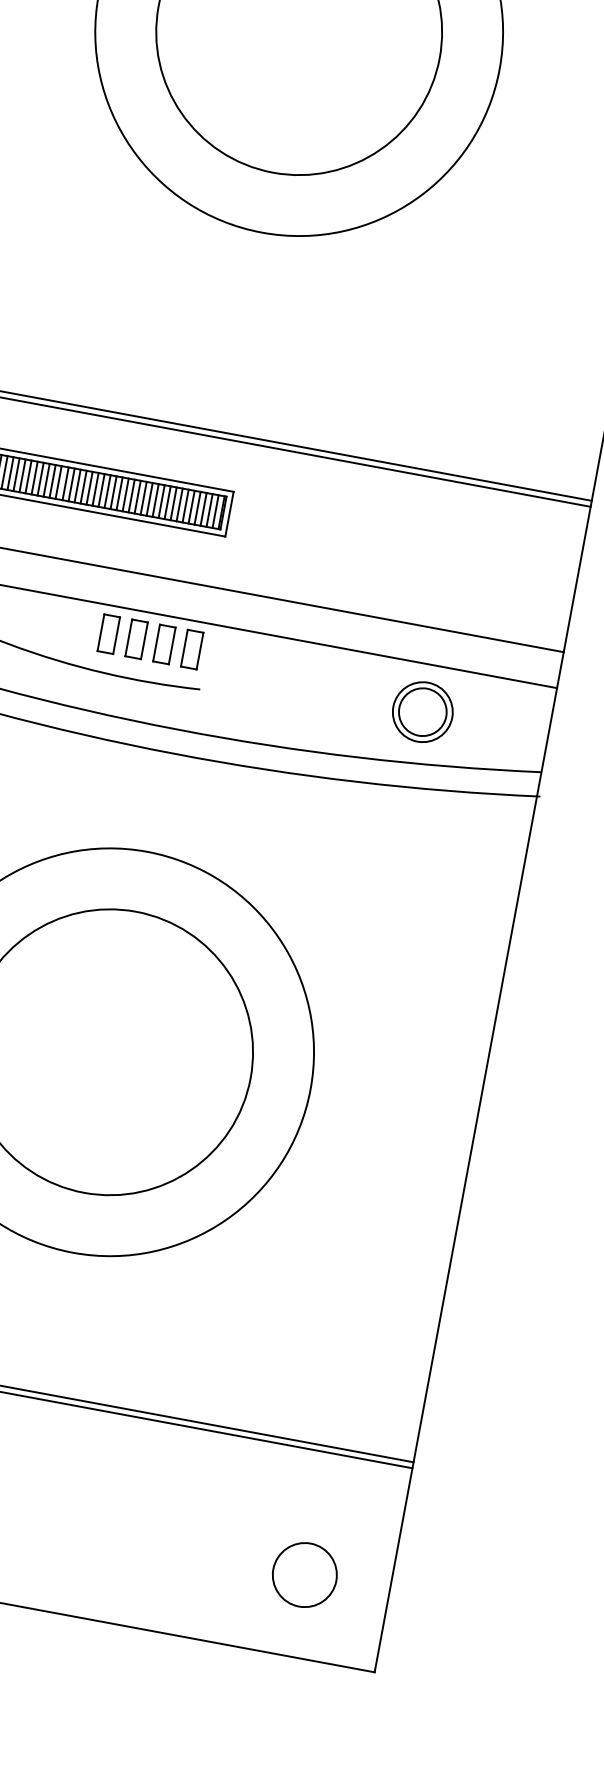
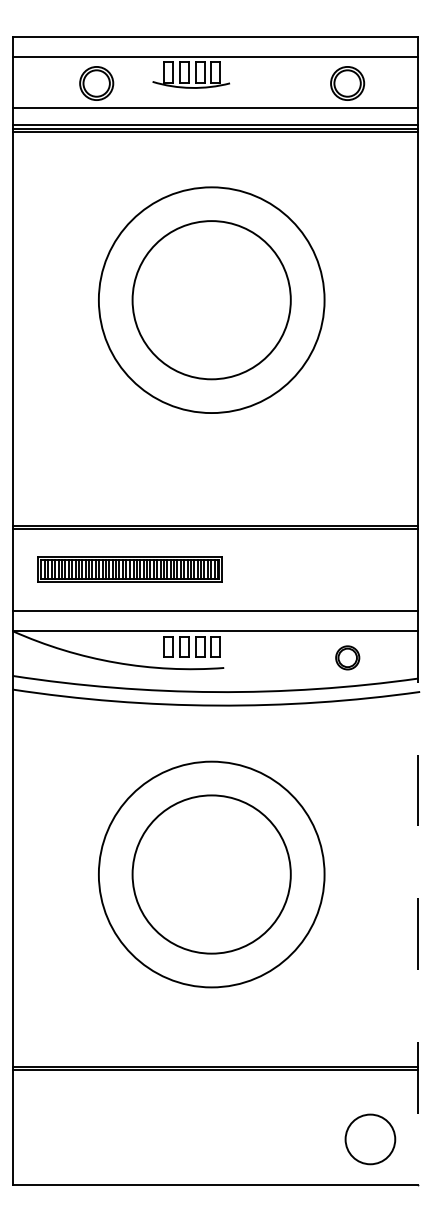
part: (422, 711) -> (347, 657), size x0.7
line: (469, 1162) -> (418, 898), solid -> dashed
circle: (304, 1575) -> (370, 1139), size x1.4

